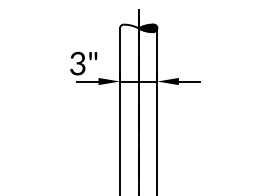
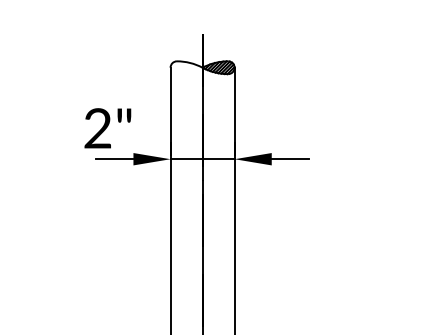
text: (77, 65) -> (97, 131), 3" -> 2"

